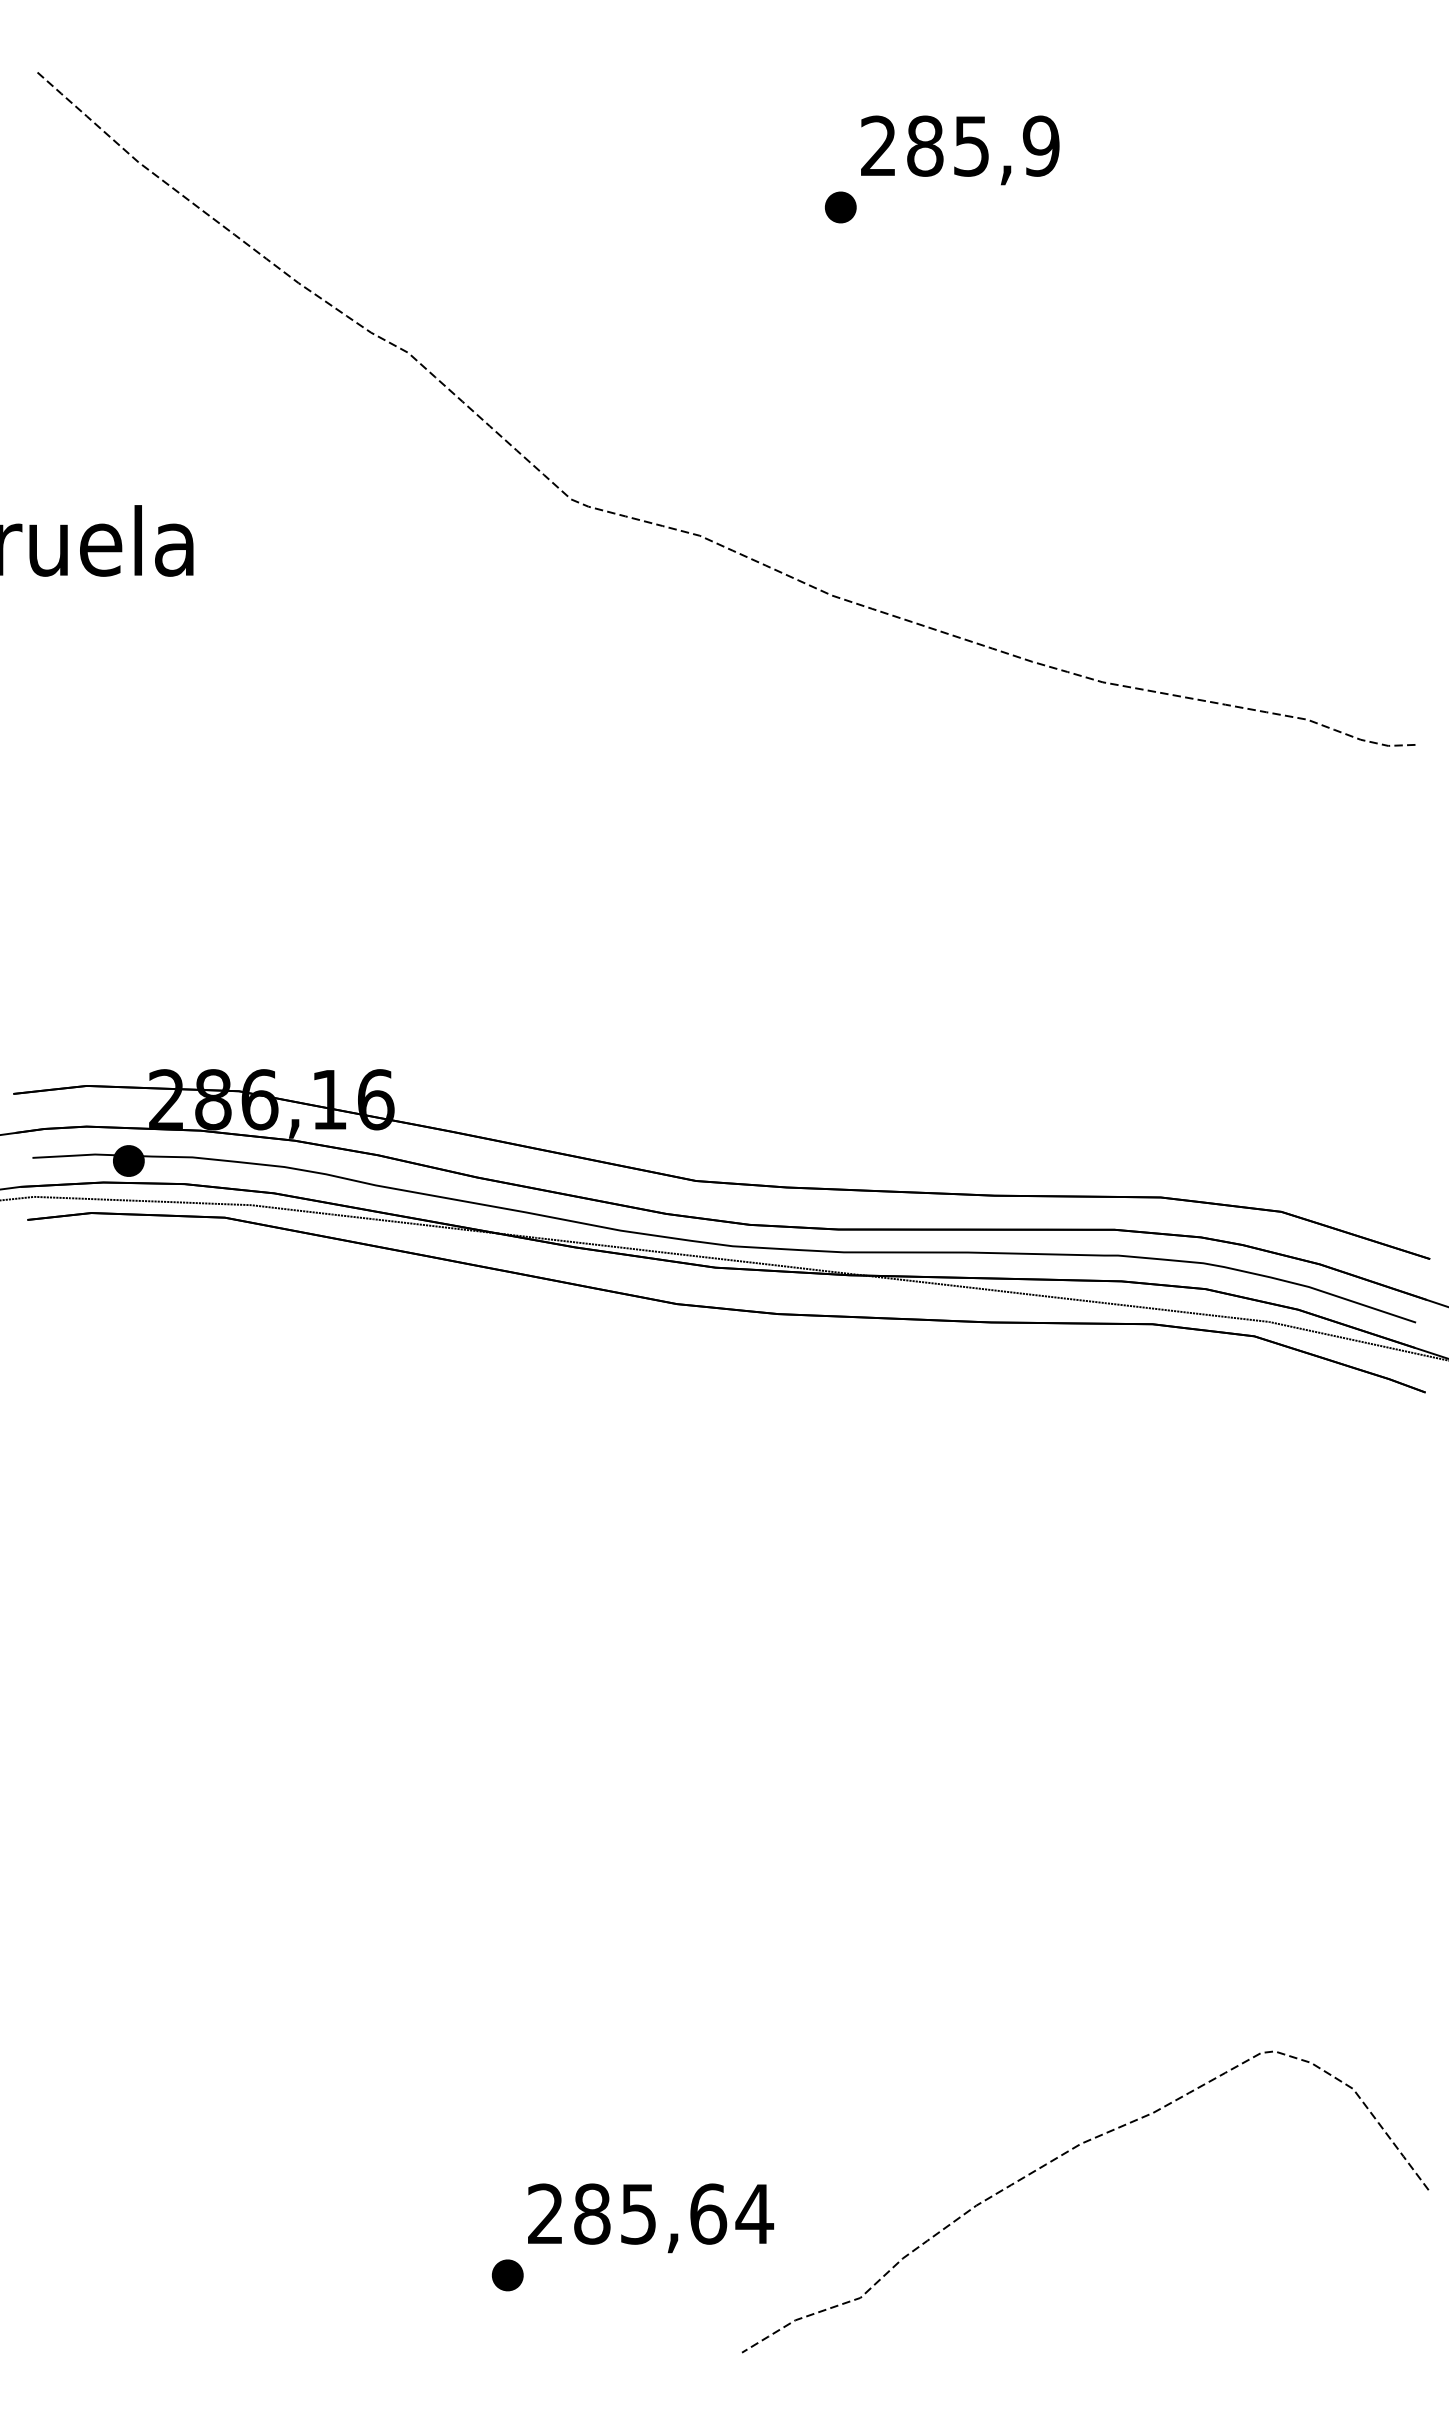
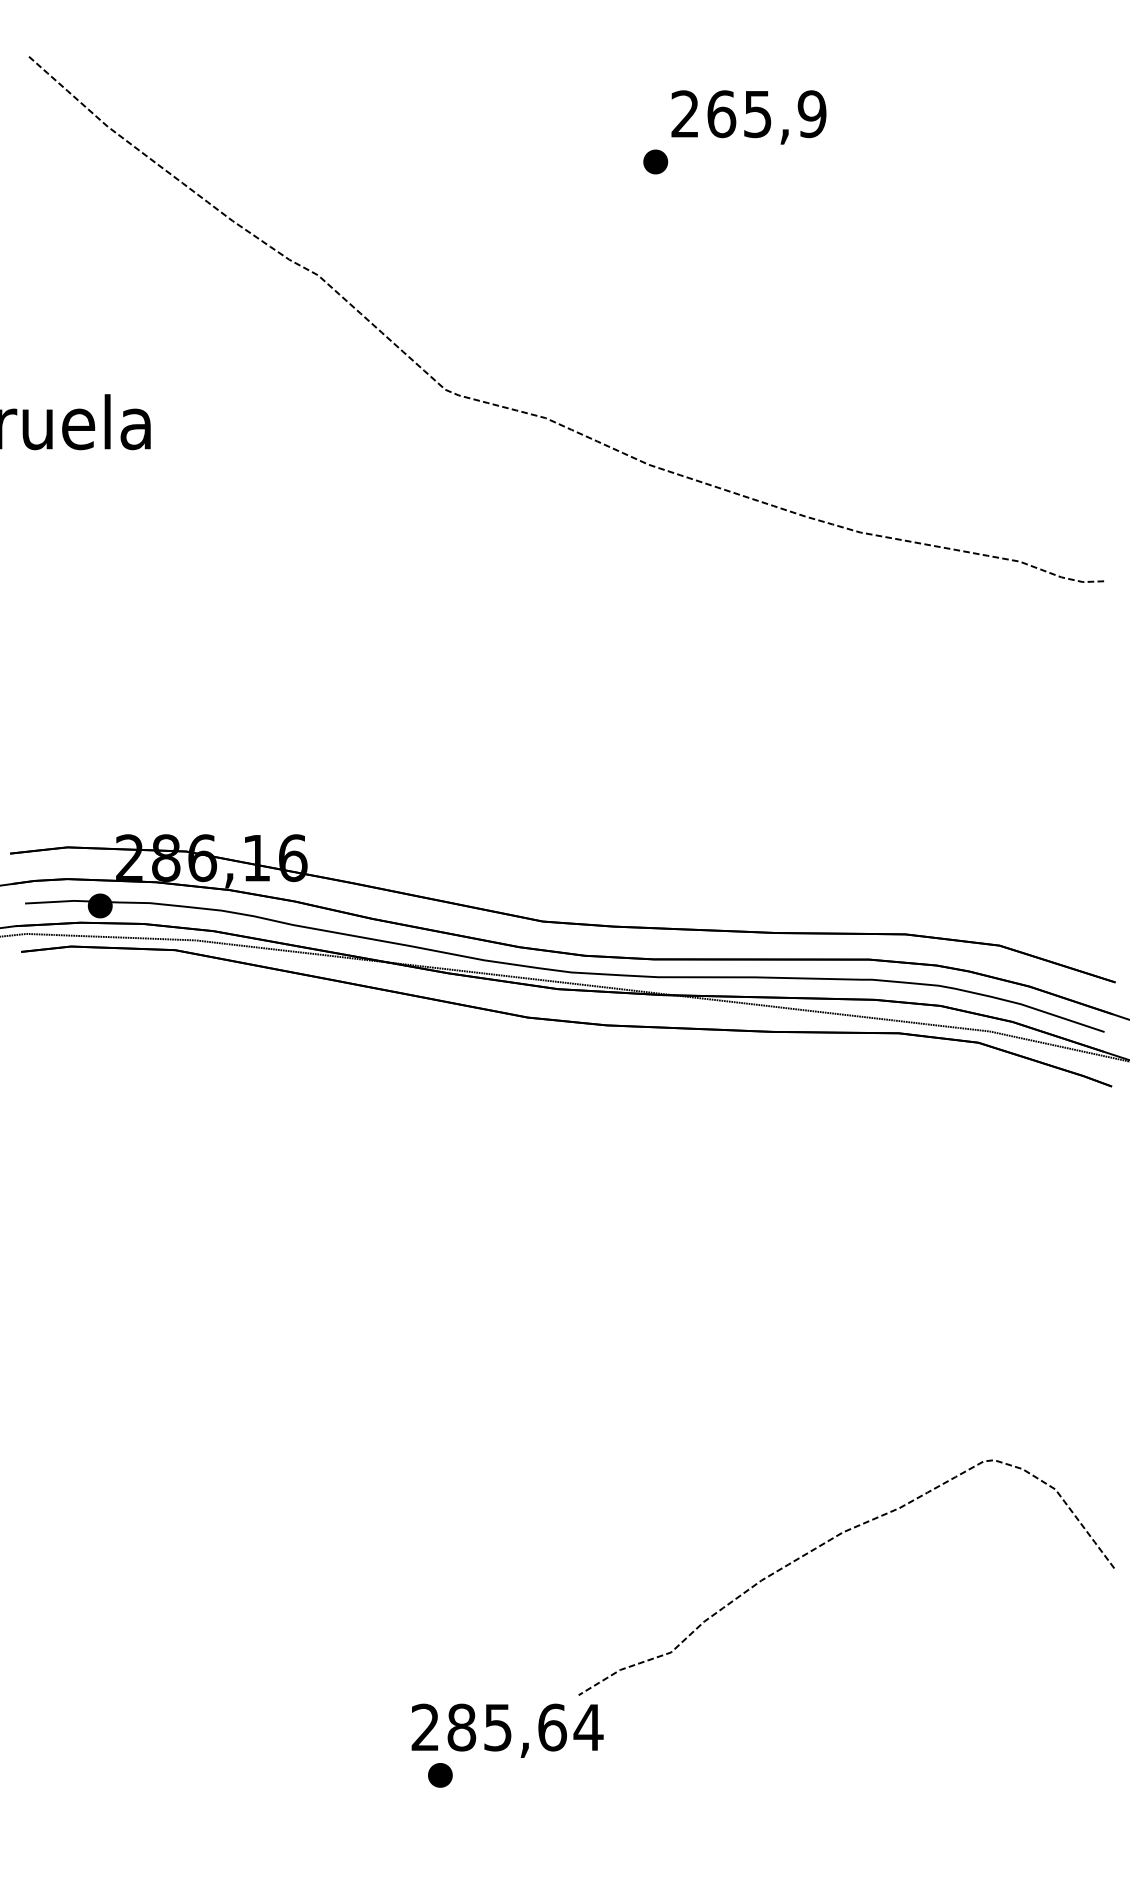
text: (925, 145) -> (721, 113), 285,9 -> 265,9
curve: (1063, 2155) -> (829, 1541), moved
part: (507, 2275) -> (440, 1775), moved

